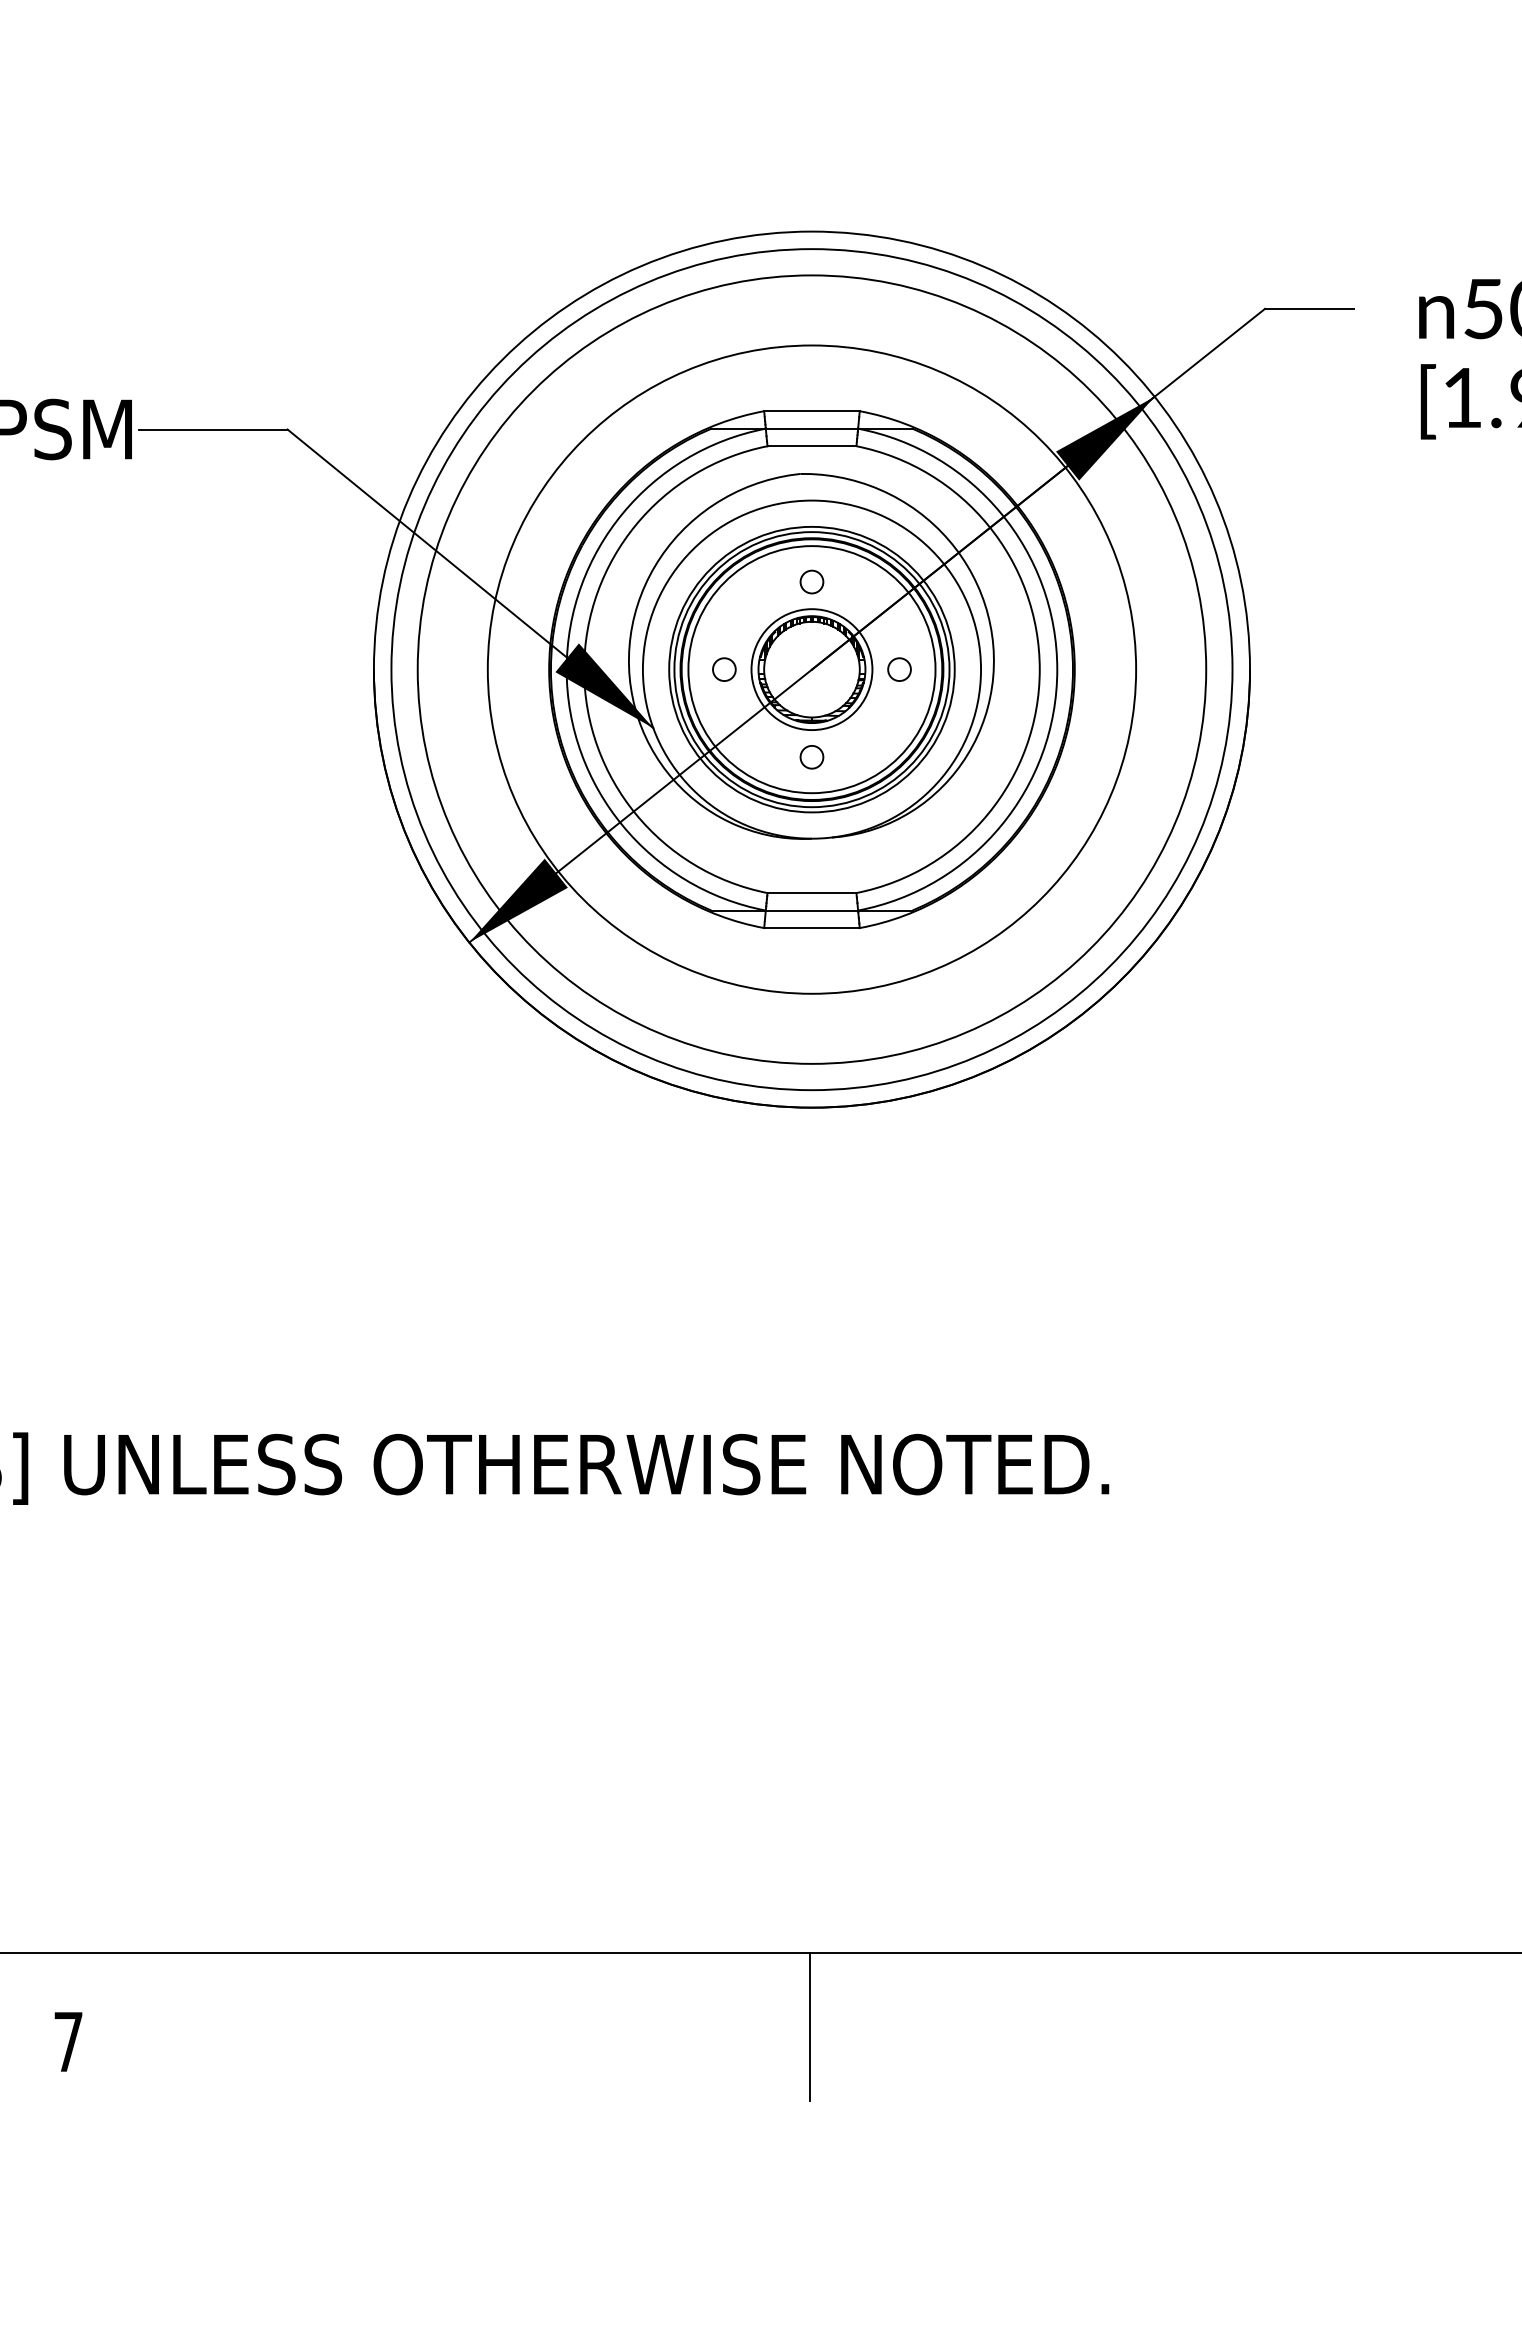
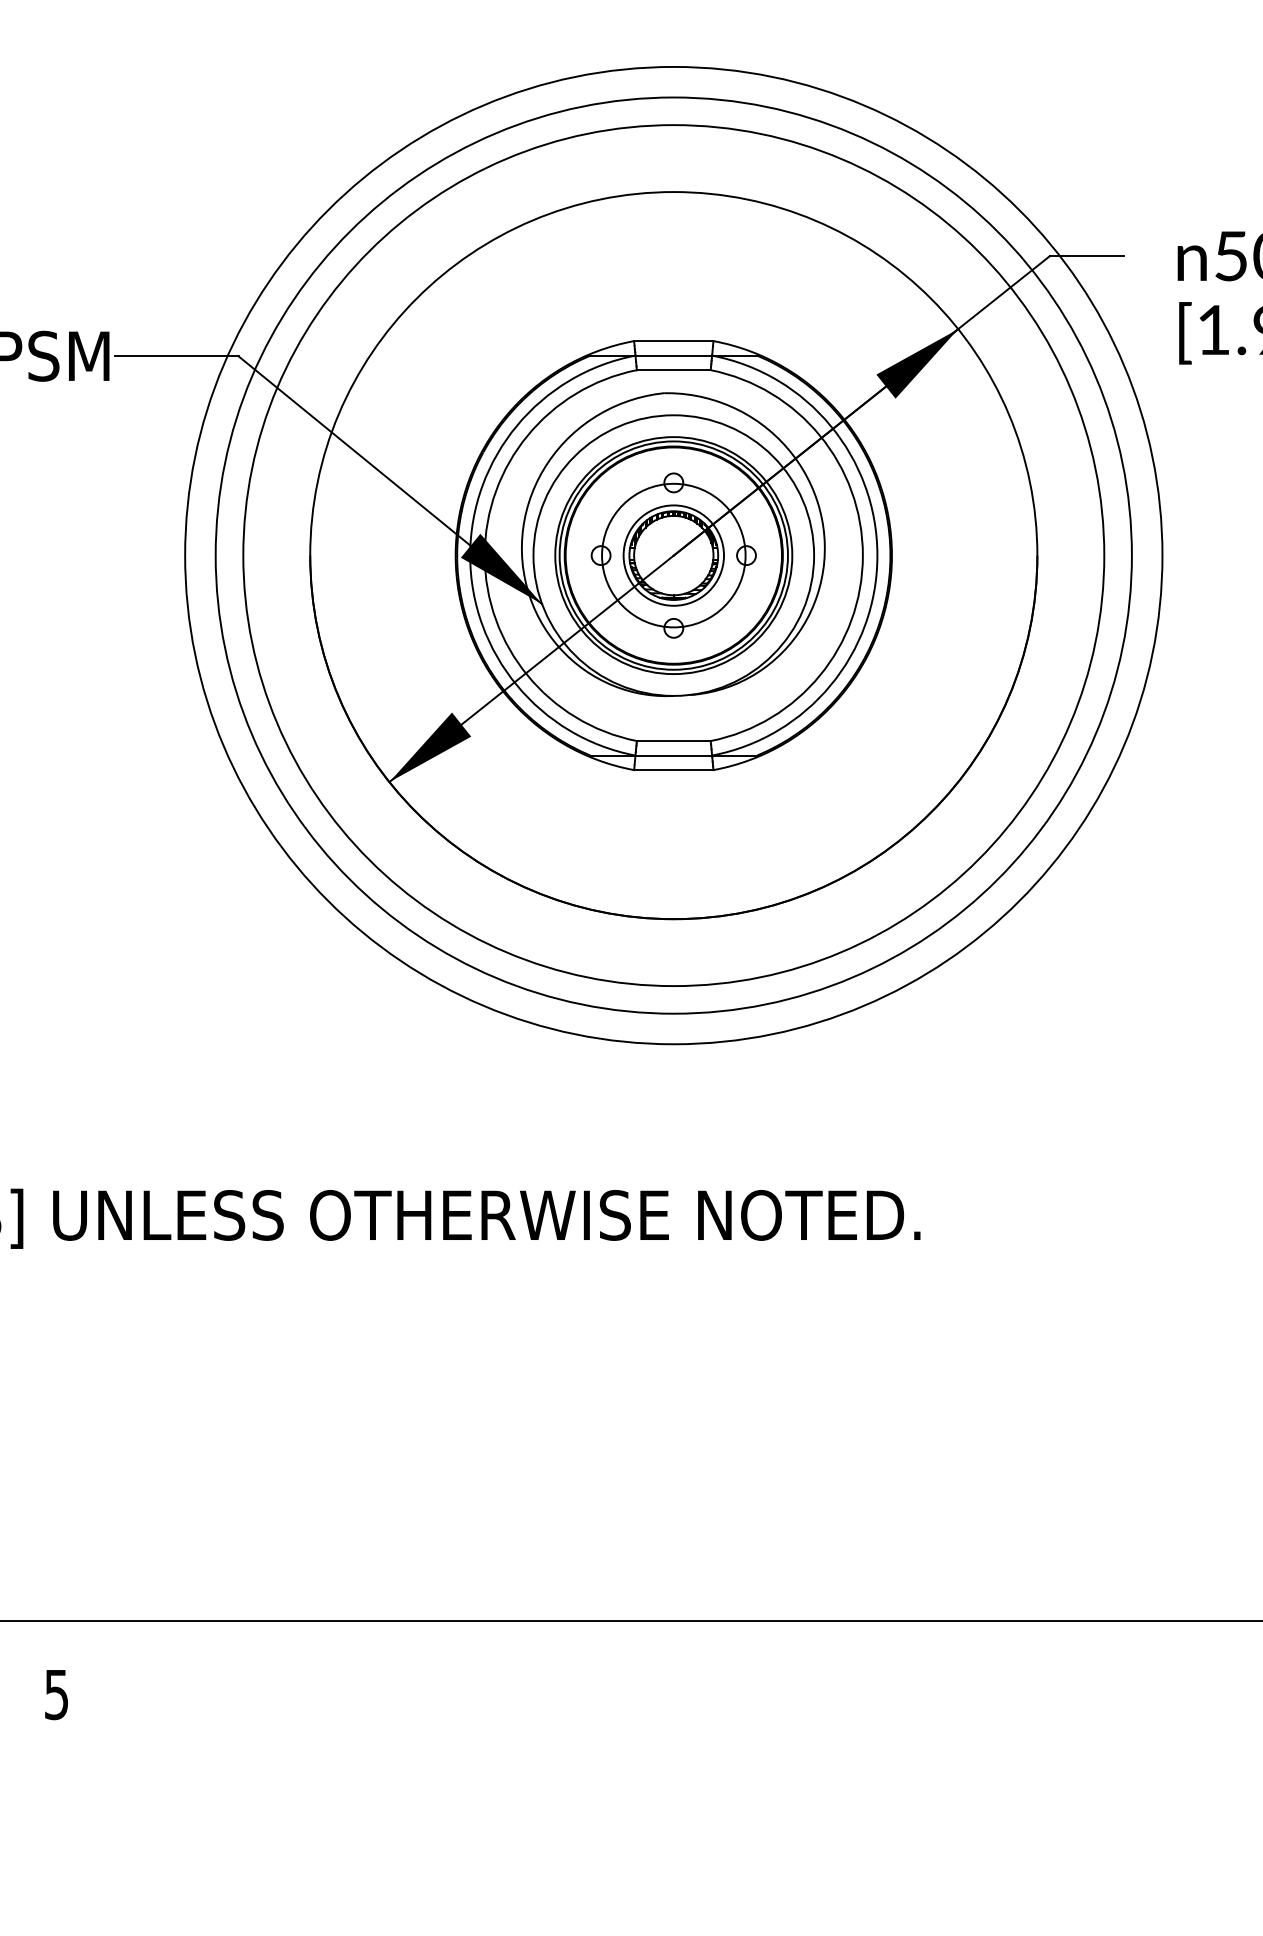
circle: (811, 669) -> (673, 555), size x0.7
circle: (811, 669) -> (673, 555), size x1.4
circle: (811, 669) -> (673, 555), size x1.4
circle: (811, 669) -> (673, 555), size x1.6
line: (810, 2027) -> (672, 1682), removed
text: (68, 2042) -> (56, 1695), 7 -> 5

